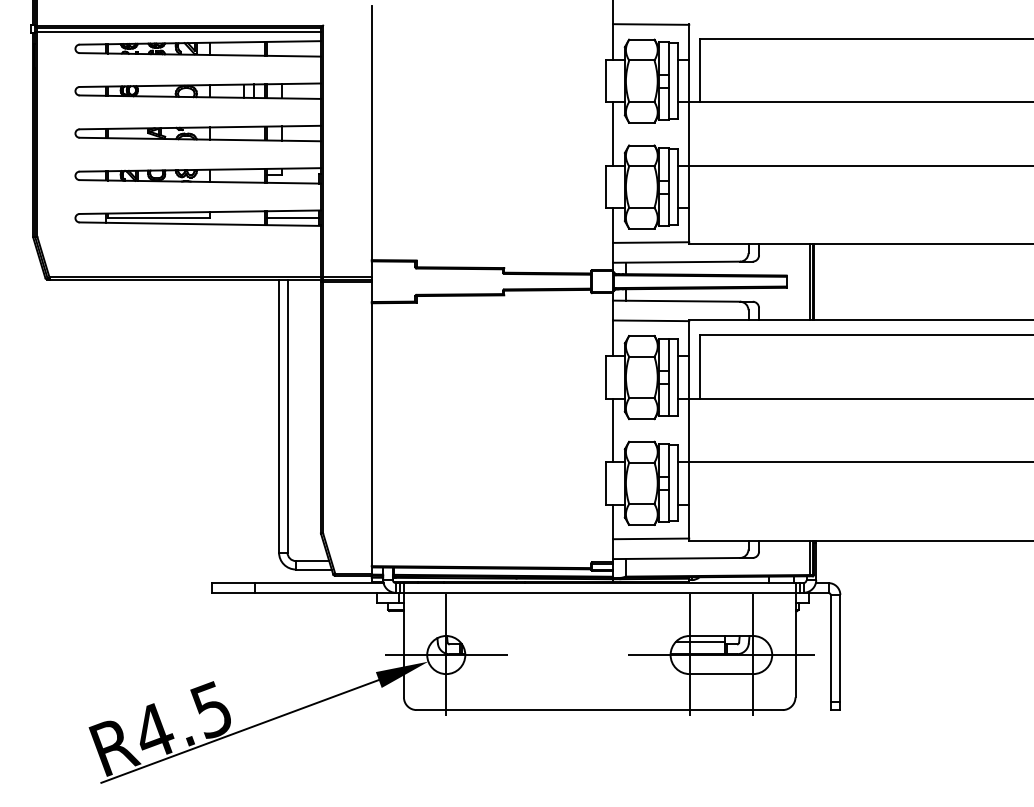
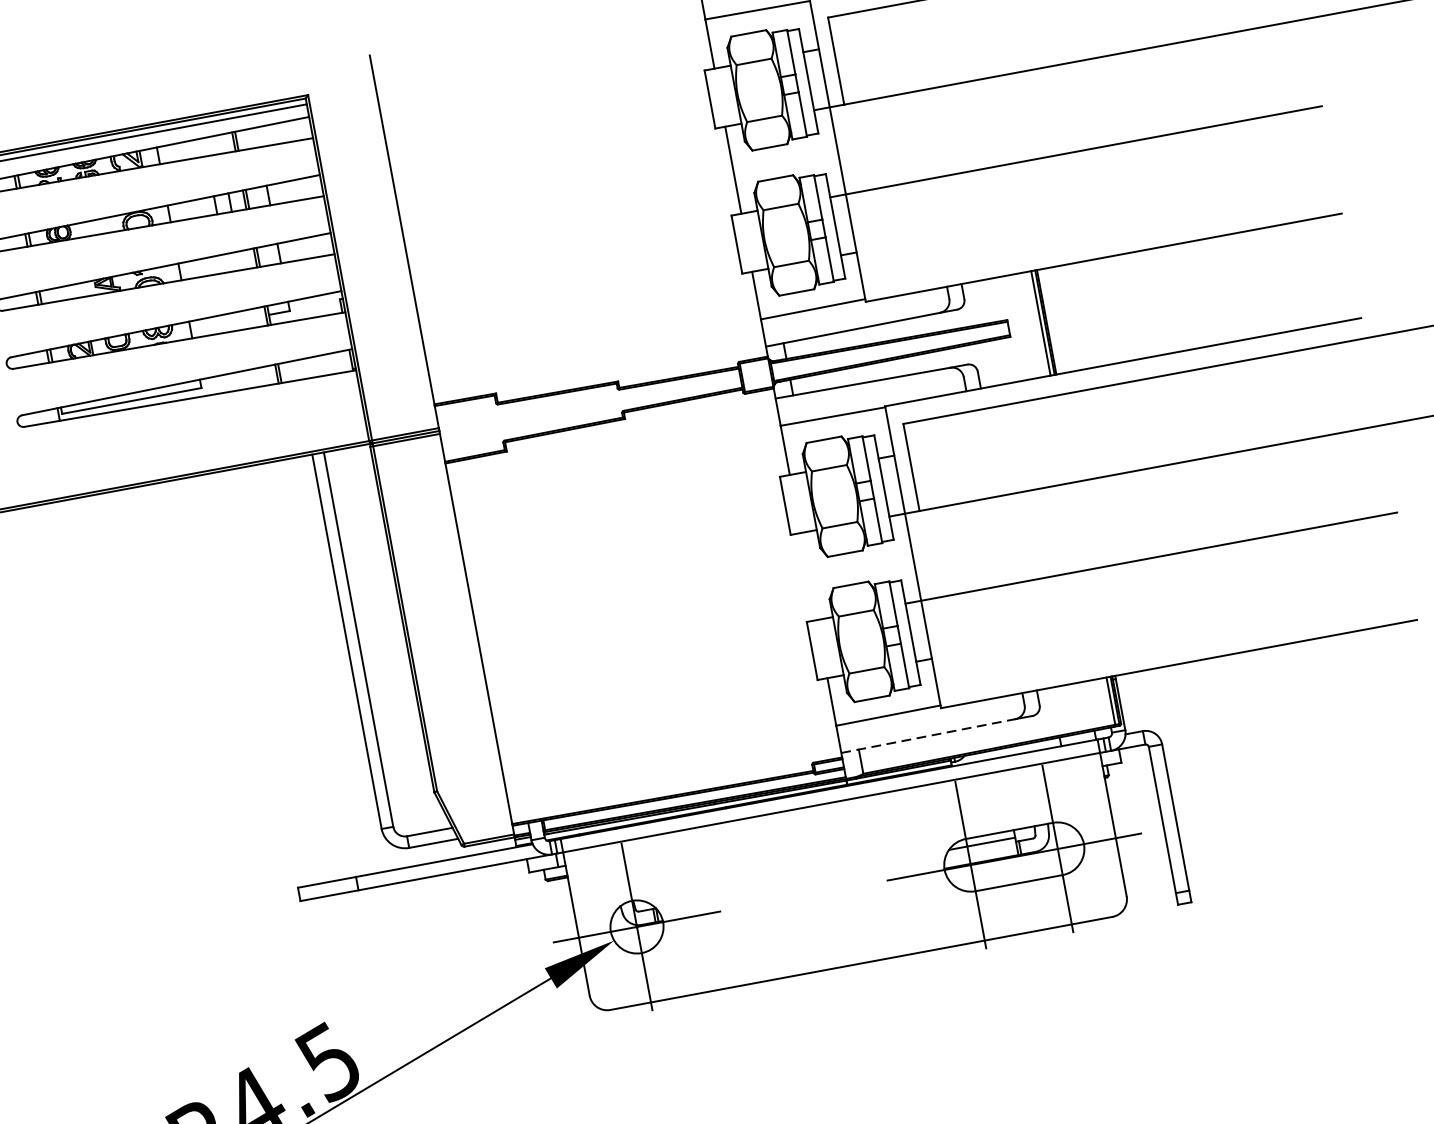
line: (292, 218) -> (315, 367), removed
line: (613, 430) -> (809, 576), removed
line: (676, 558) -> (928, 736), solid -> dashed

